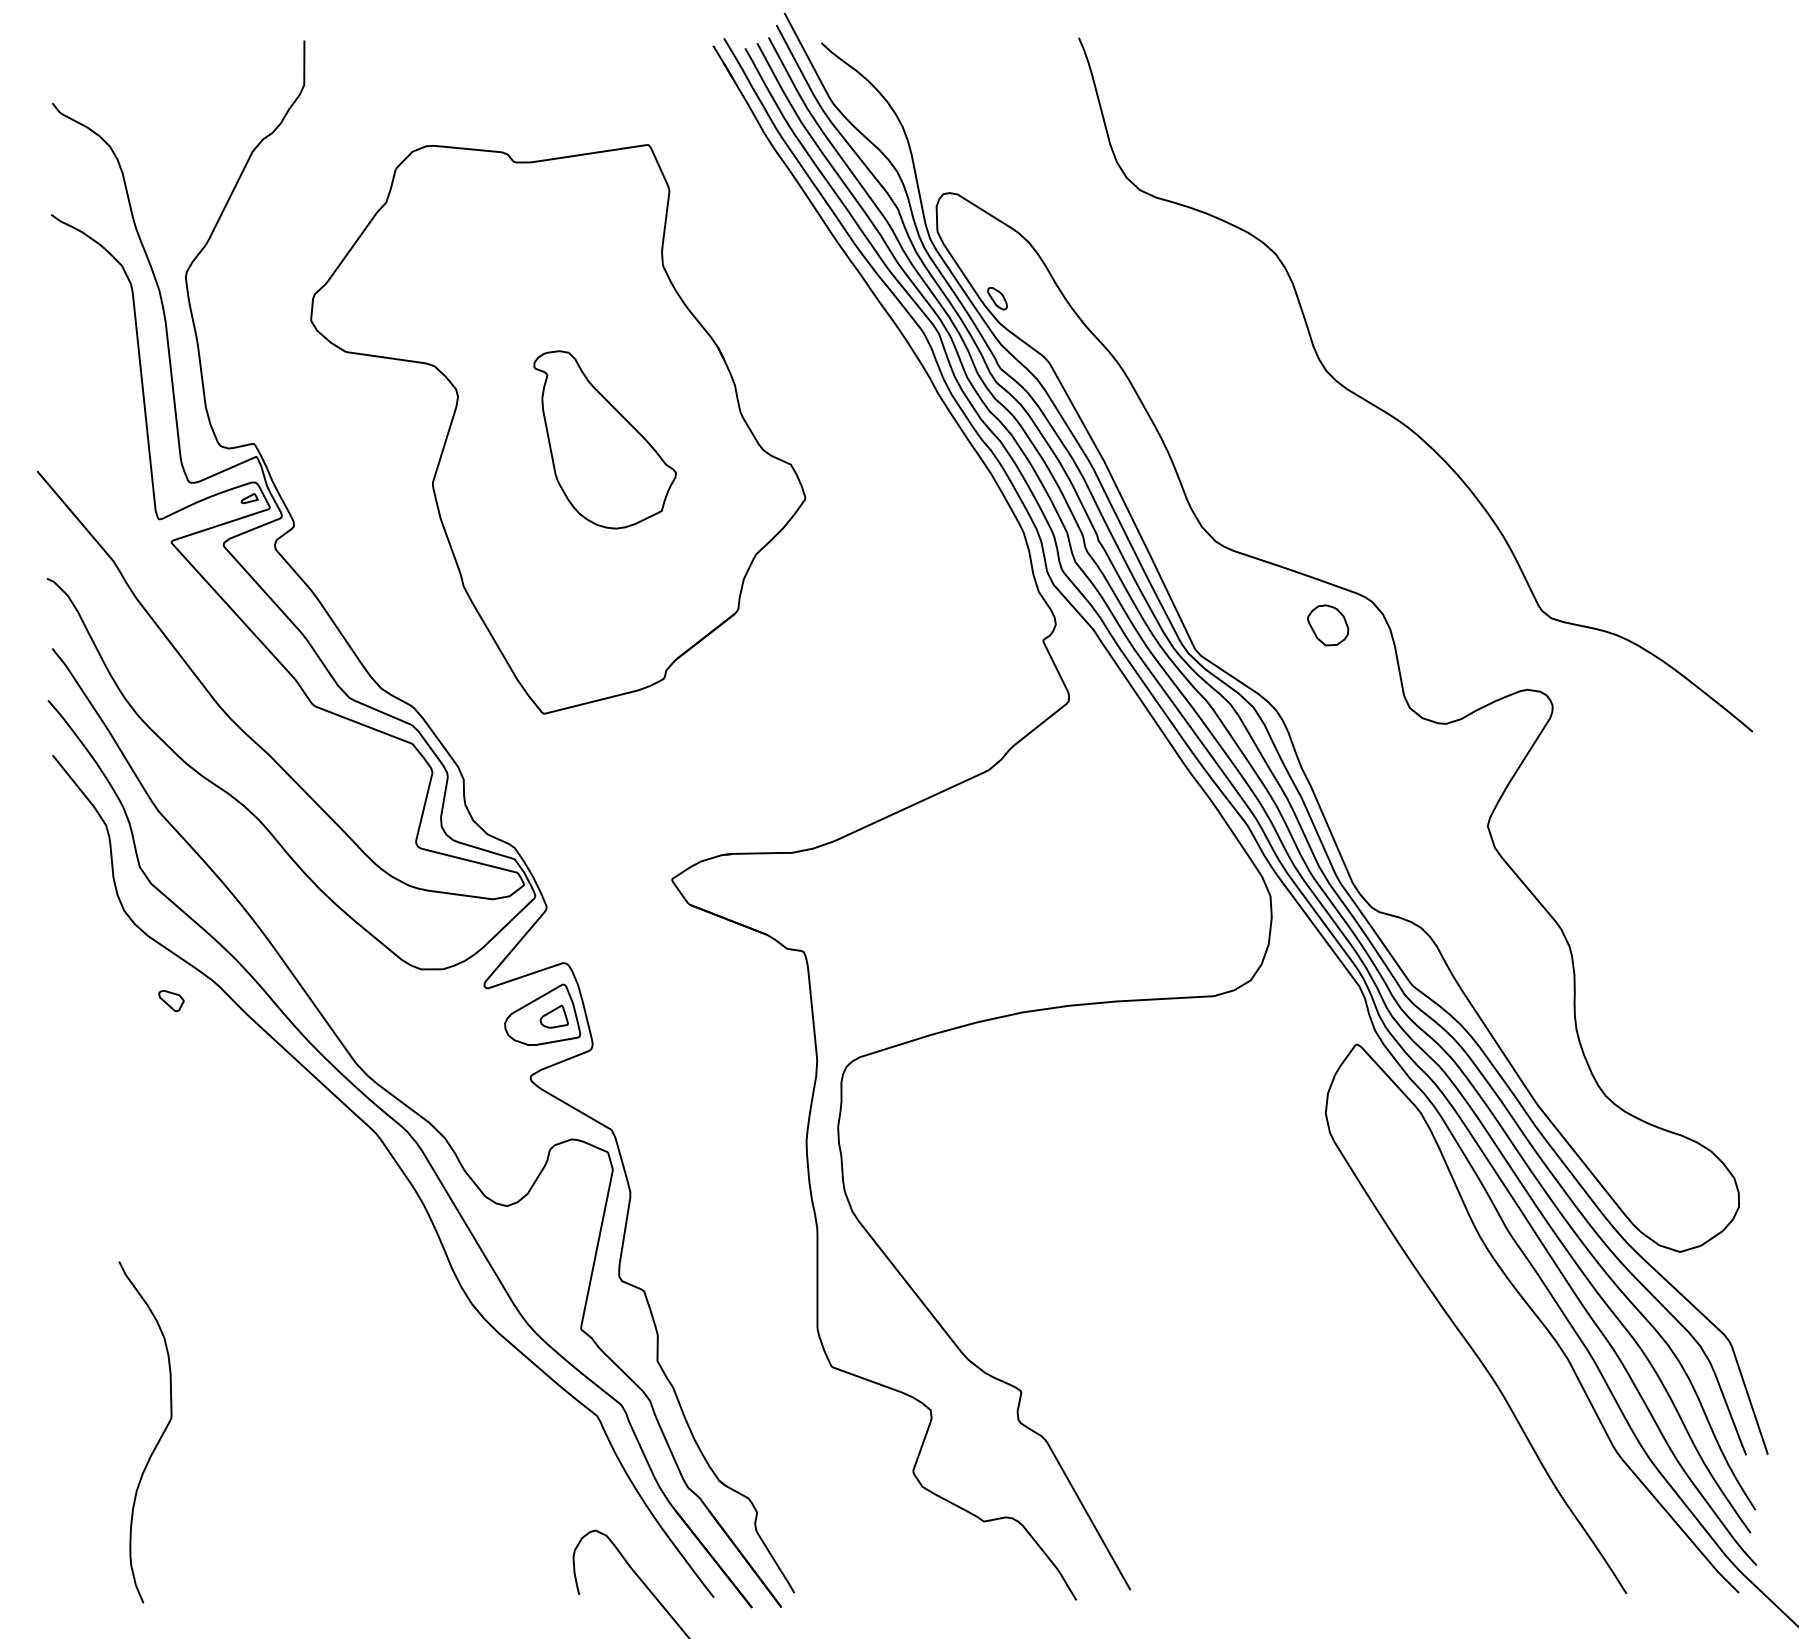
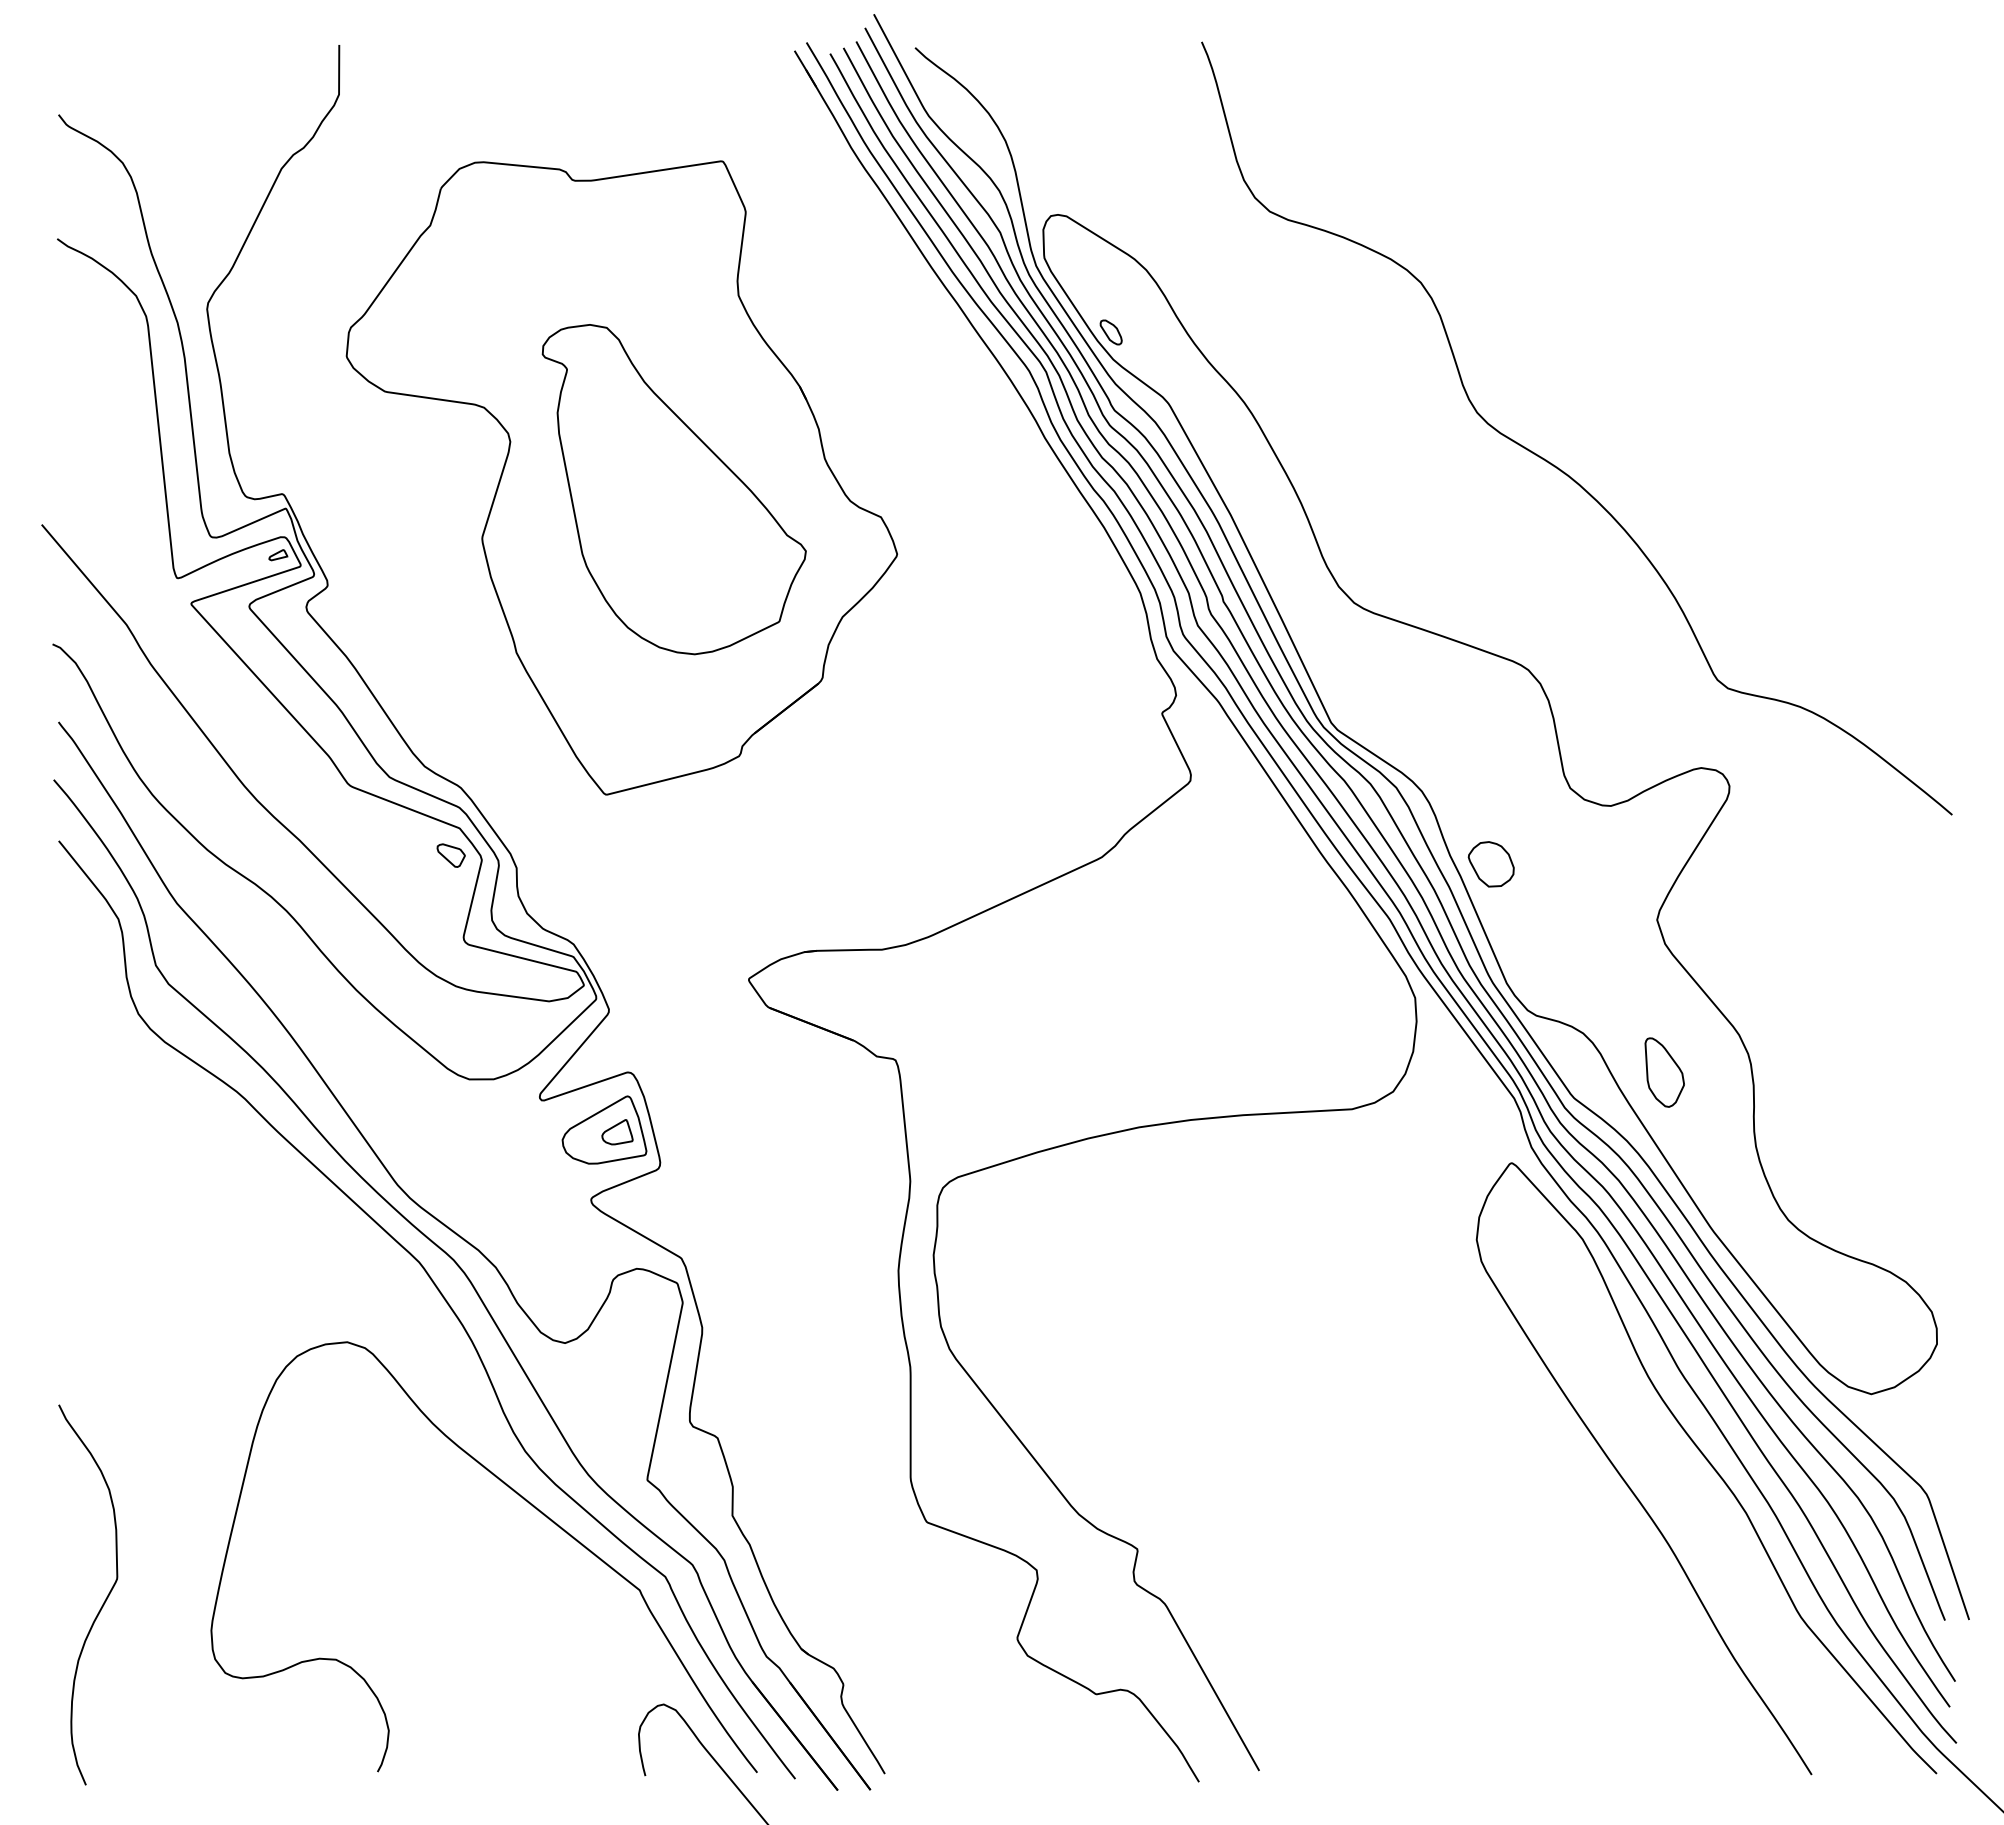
part: (604, 439) -> (673, 489), size x1.67
part: (1327, 625) -> (1490, 864), moved
part: (1494, 963) -> (1664, 1072), added
part: (170, 1000) -> (450, 855), moved
curve: (475, 1351) -> (529, 1504), added
curve: (159, 1439) -> (103, 1602), moved

